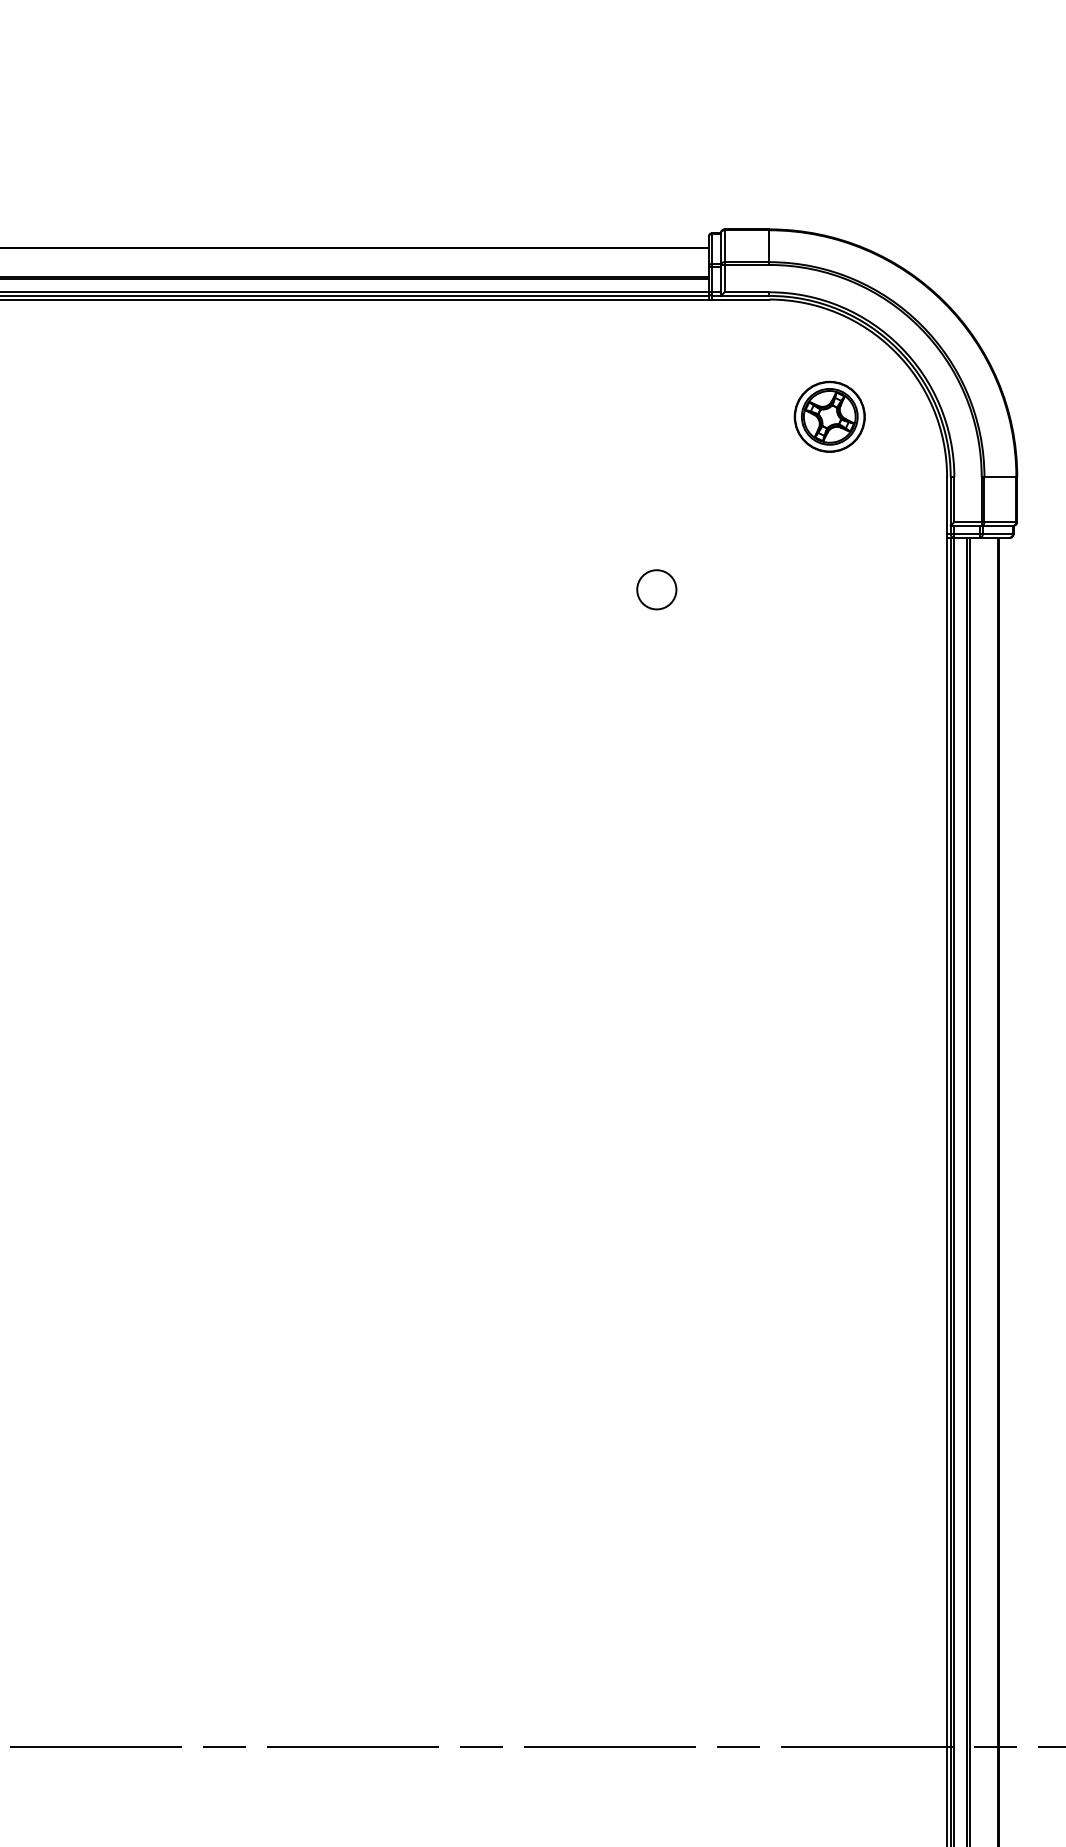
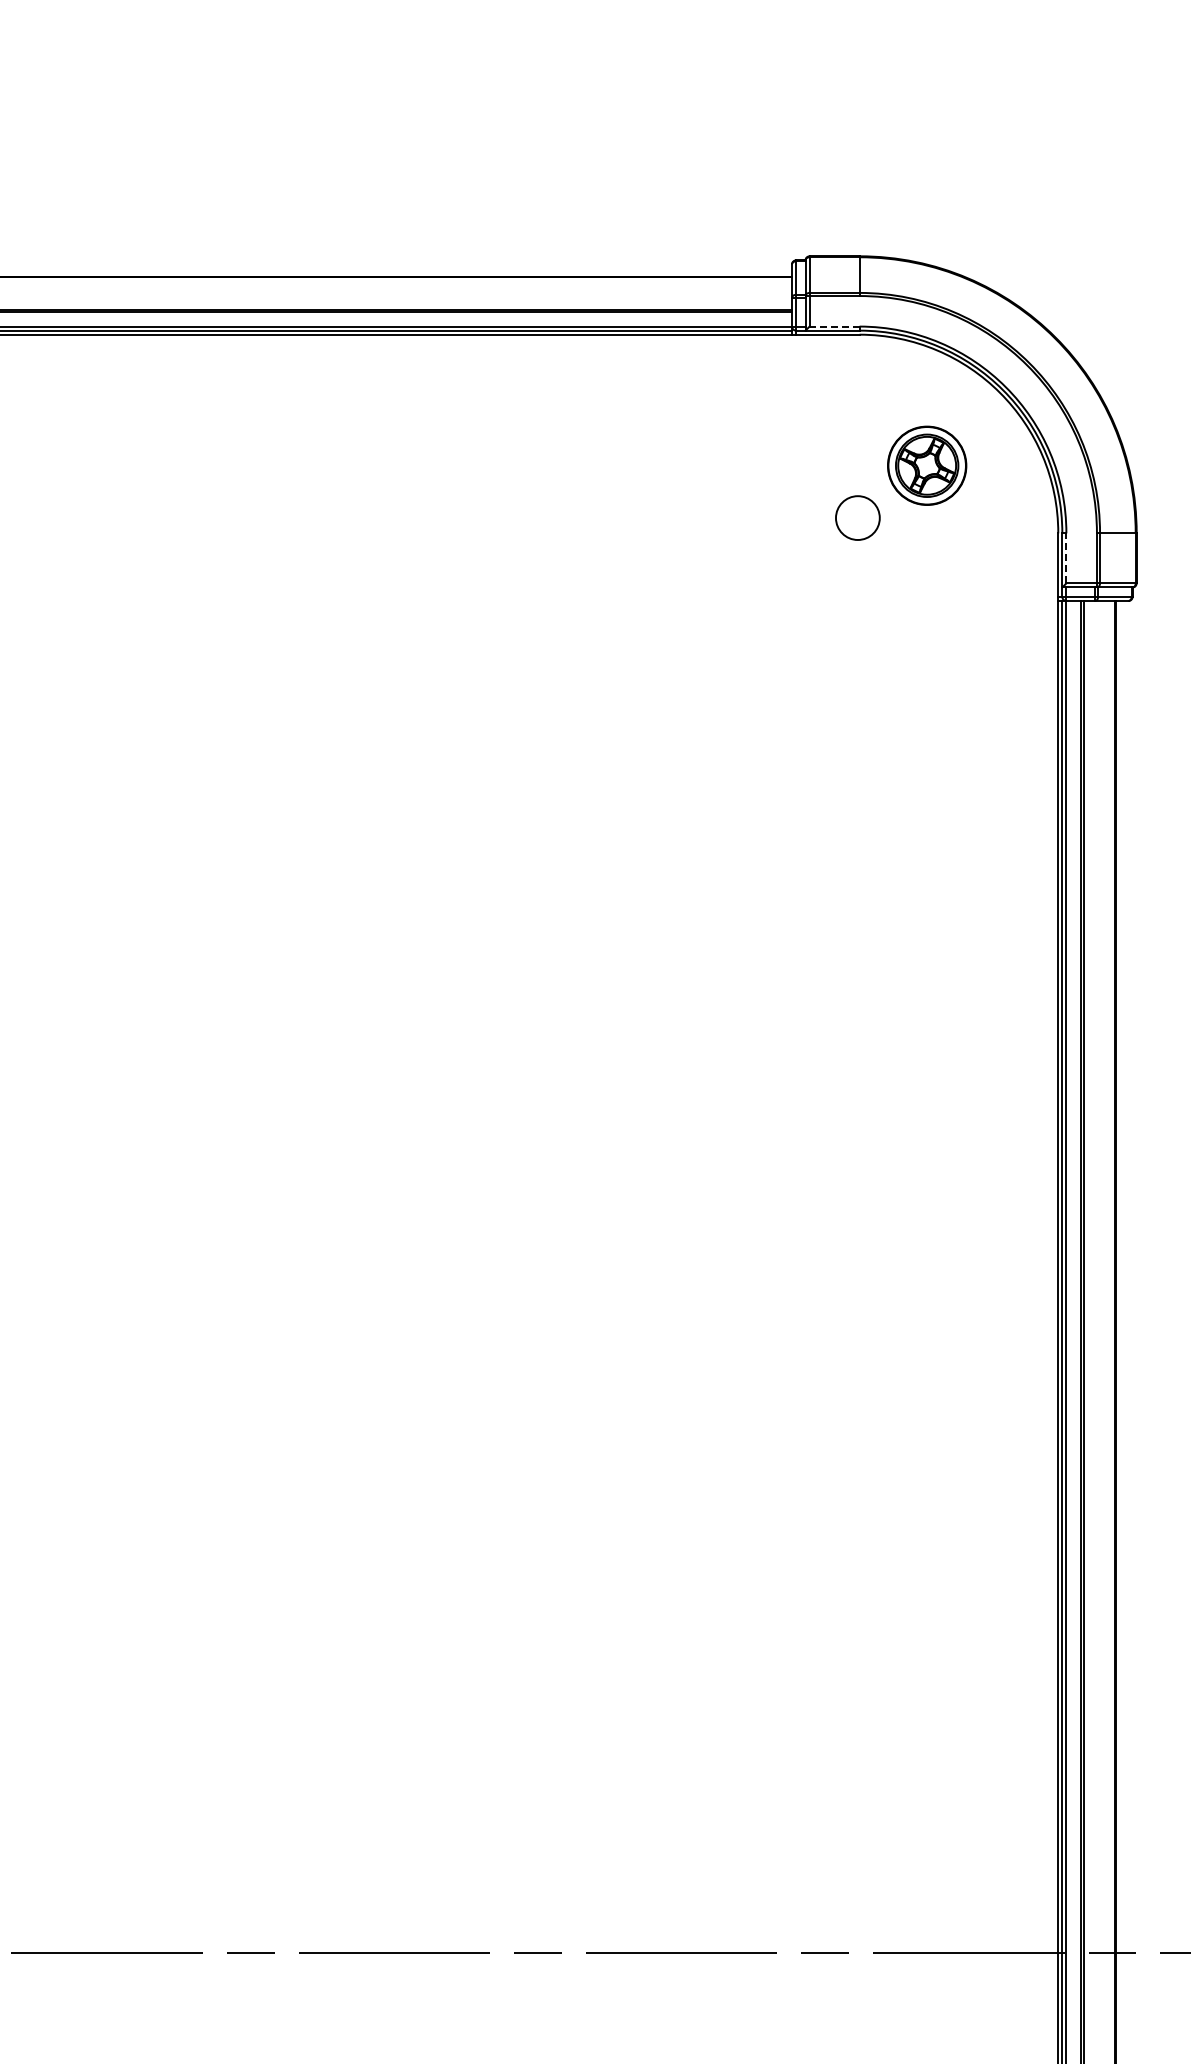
line: (746, 292) -> (834, 326), solid -> dashed
line: (954, 498) -> (1066, 557), solid -> dashed
circle: (656, 589) -> (857, 517), moved

